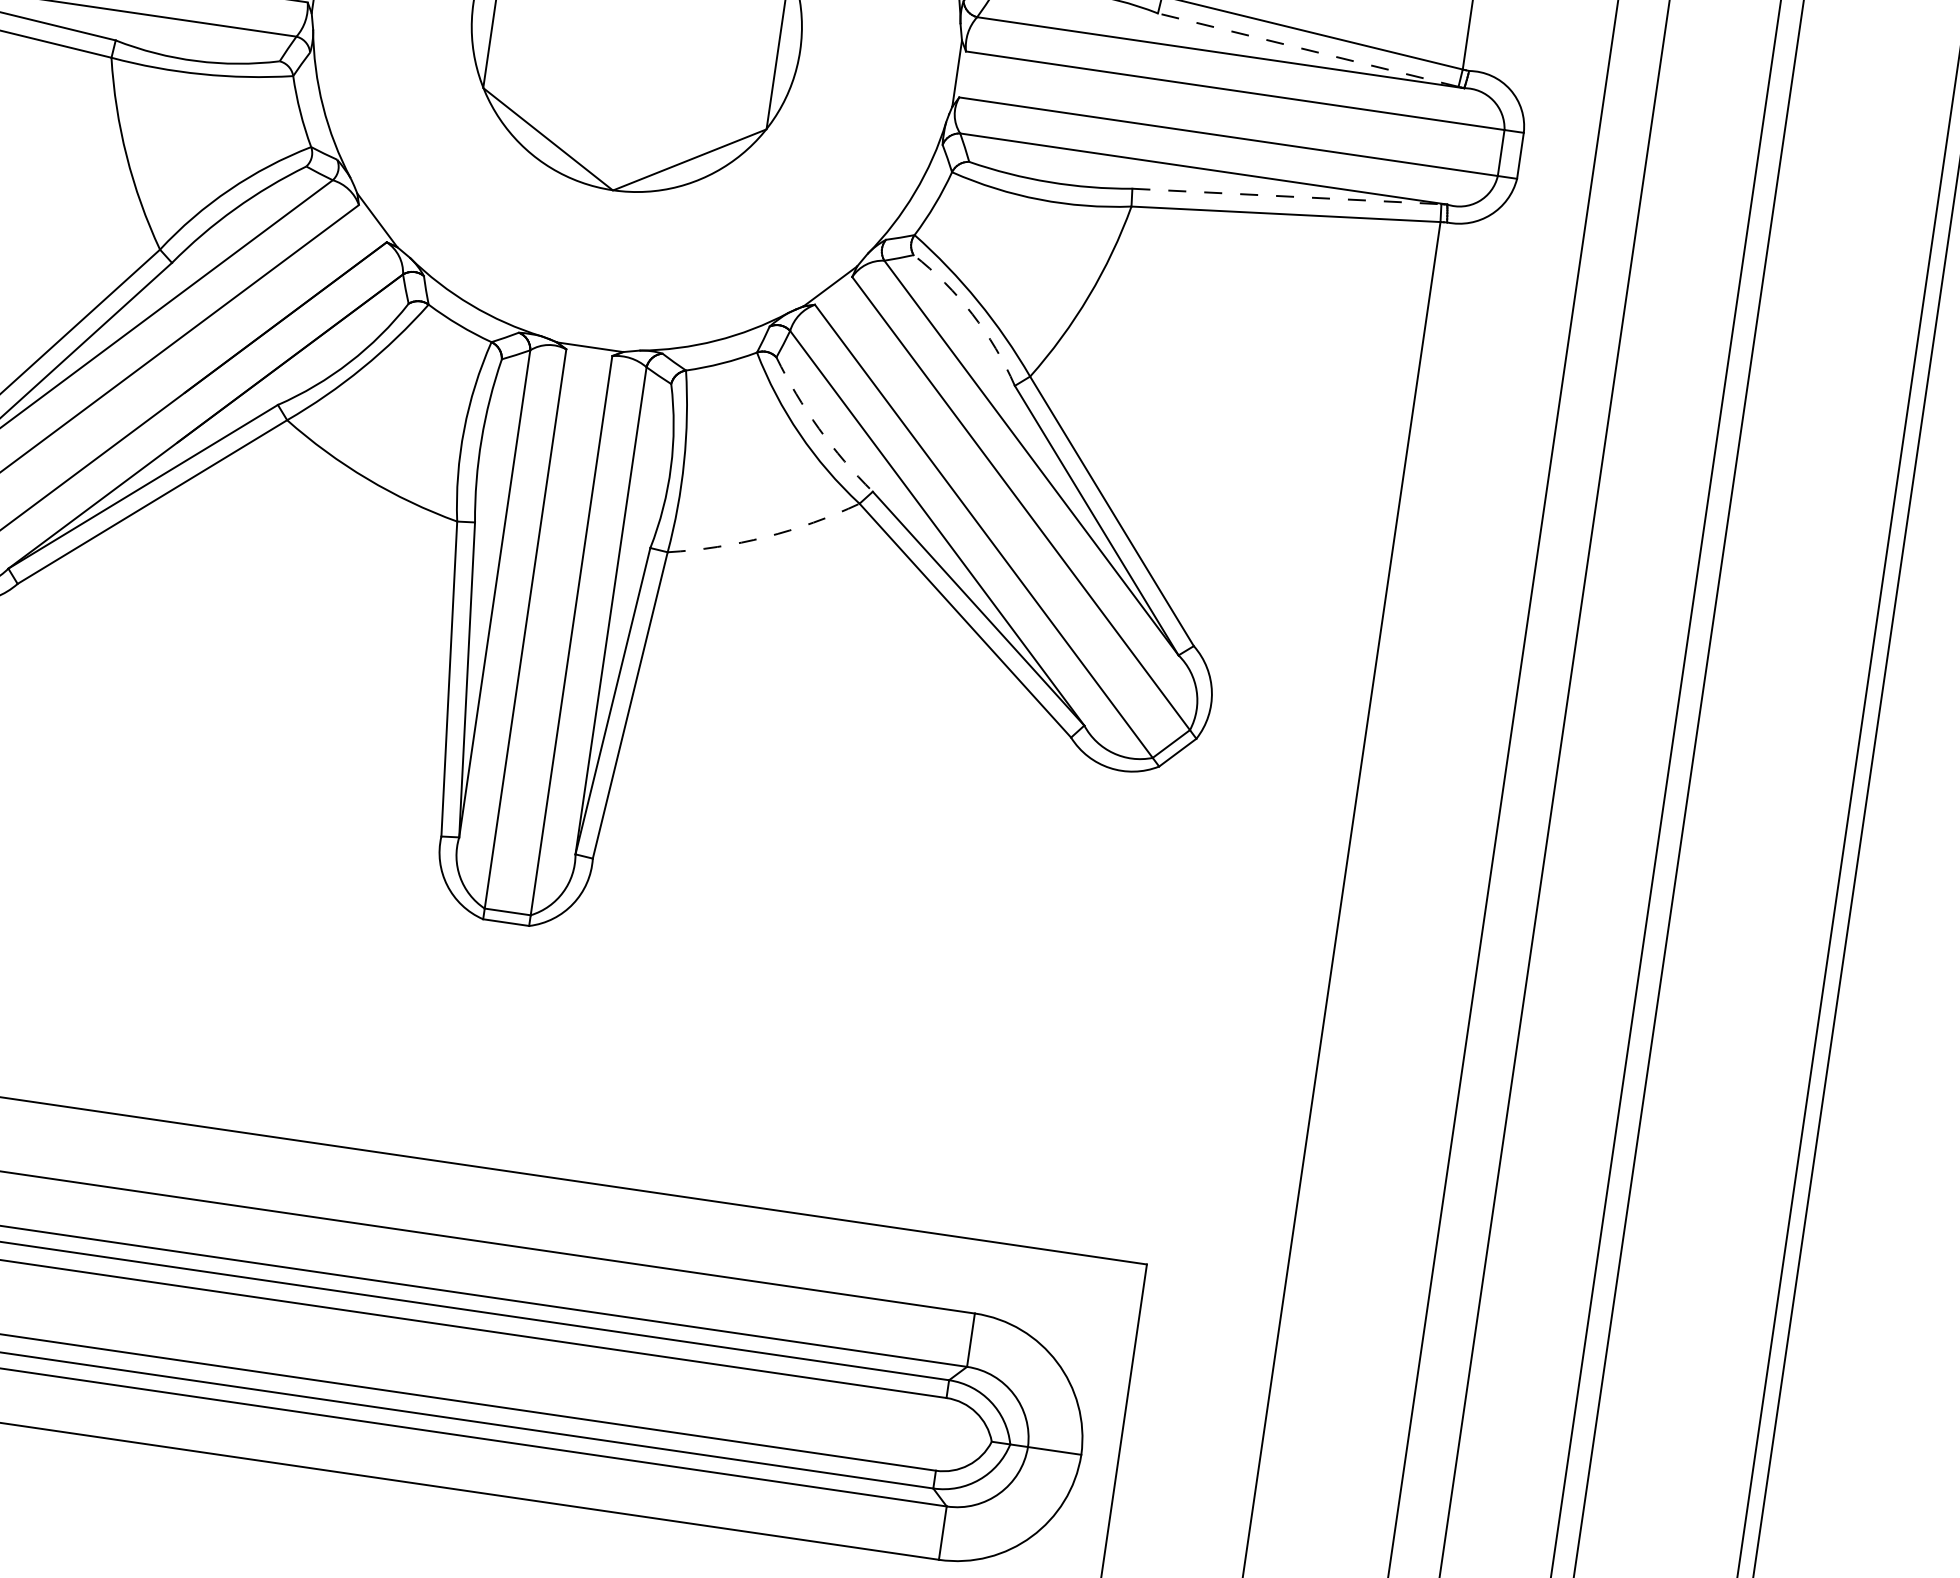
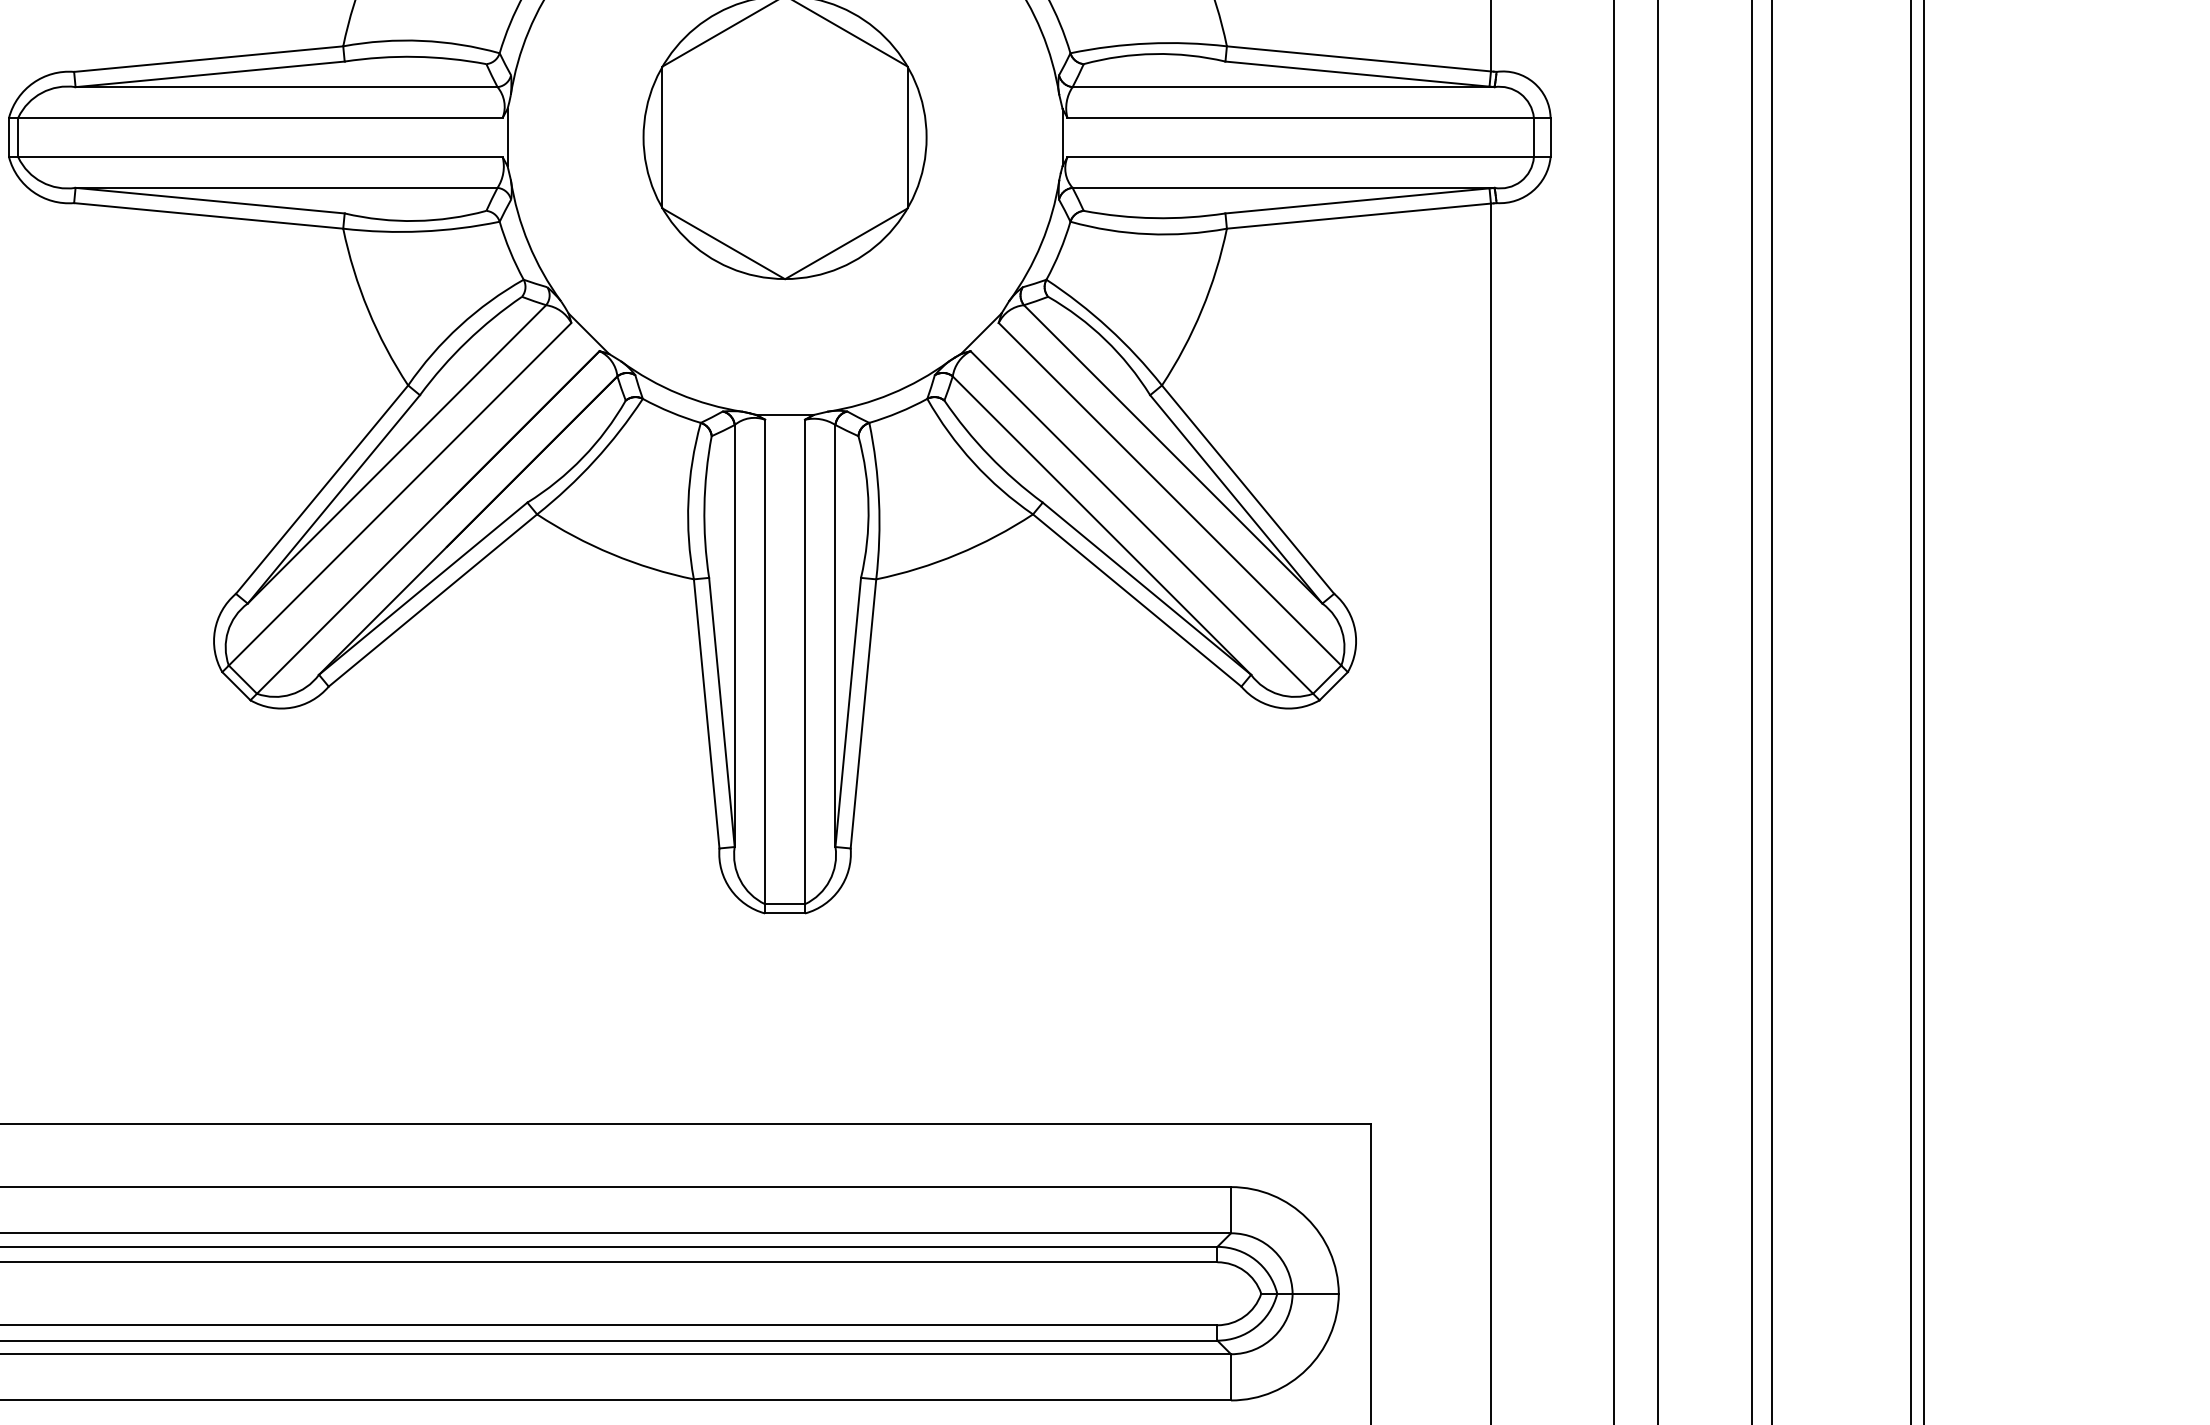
line: (1308, 50) -> (1357, 74), dashed -> solid
line: (1286, 196) -> (1357, 200), dashed -> solid
arc: (972, 314) -> (1105, 339), dashed -> solid
arc: (819, 428) -> (989, 455), dashed -> solid
arc: (765, 537) -> (957, 554), dashed -> solid

